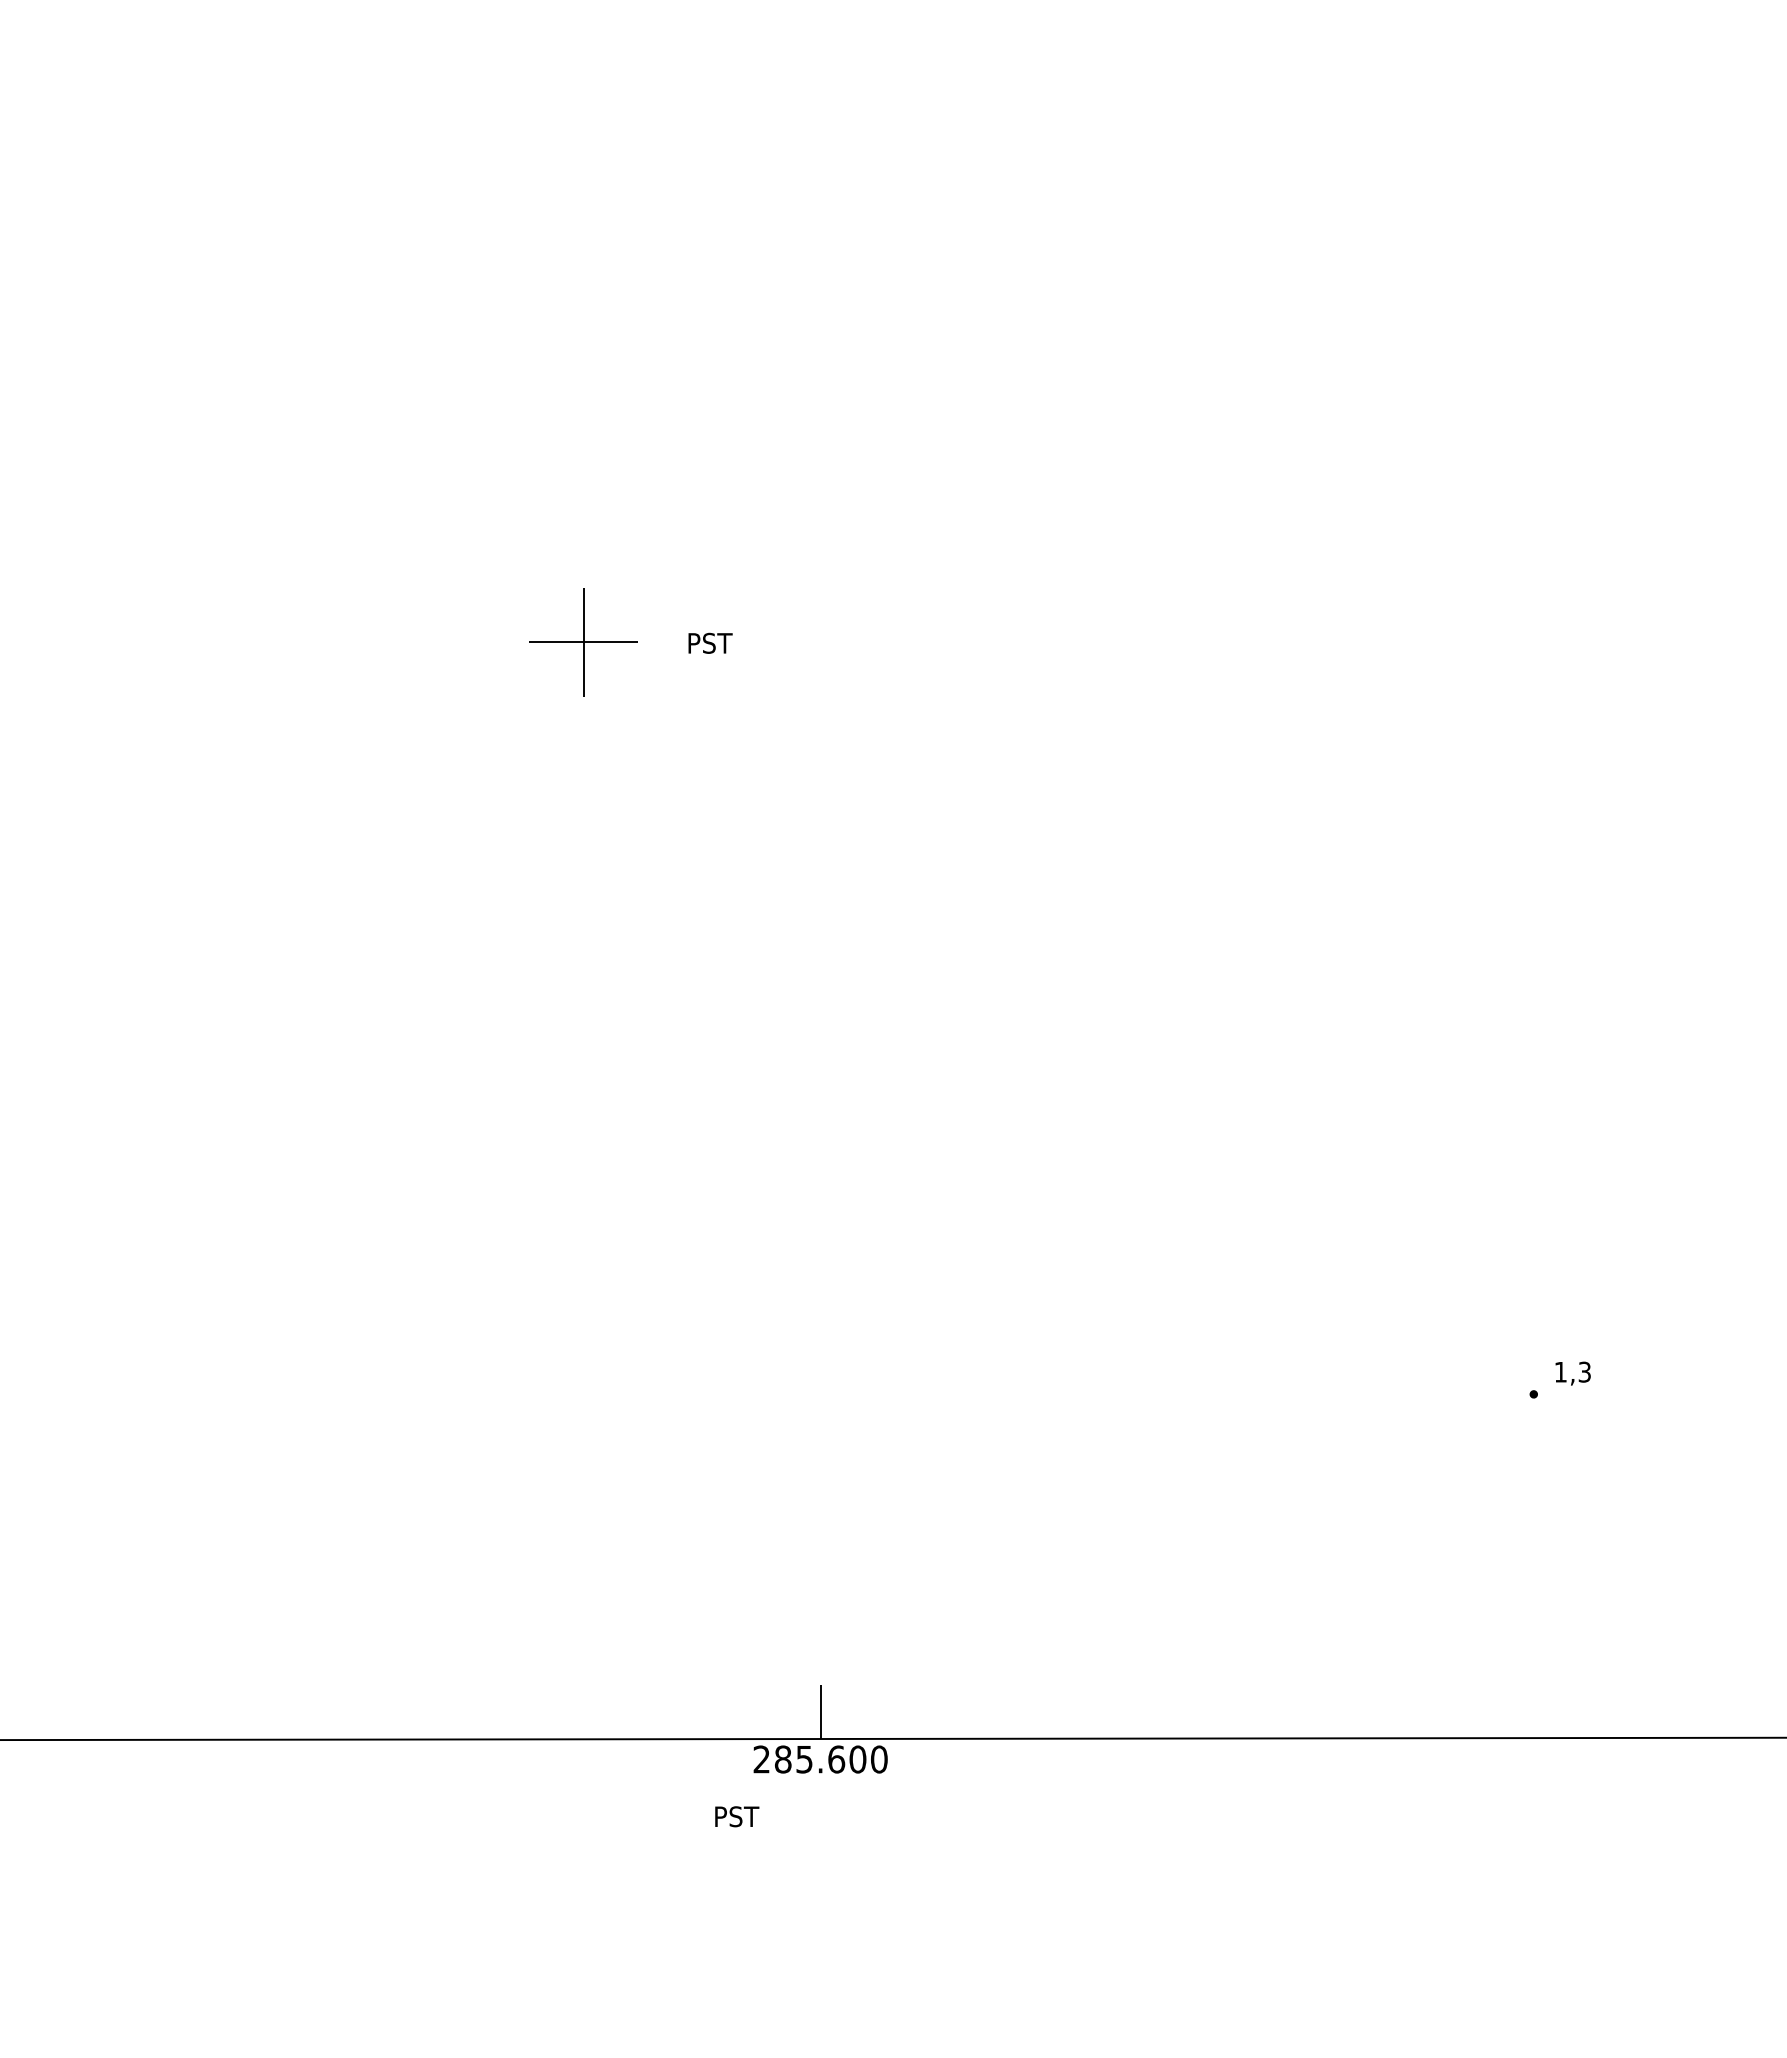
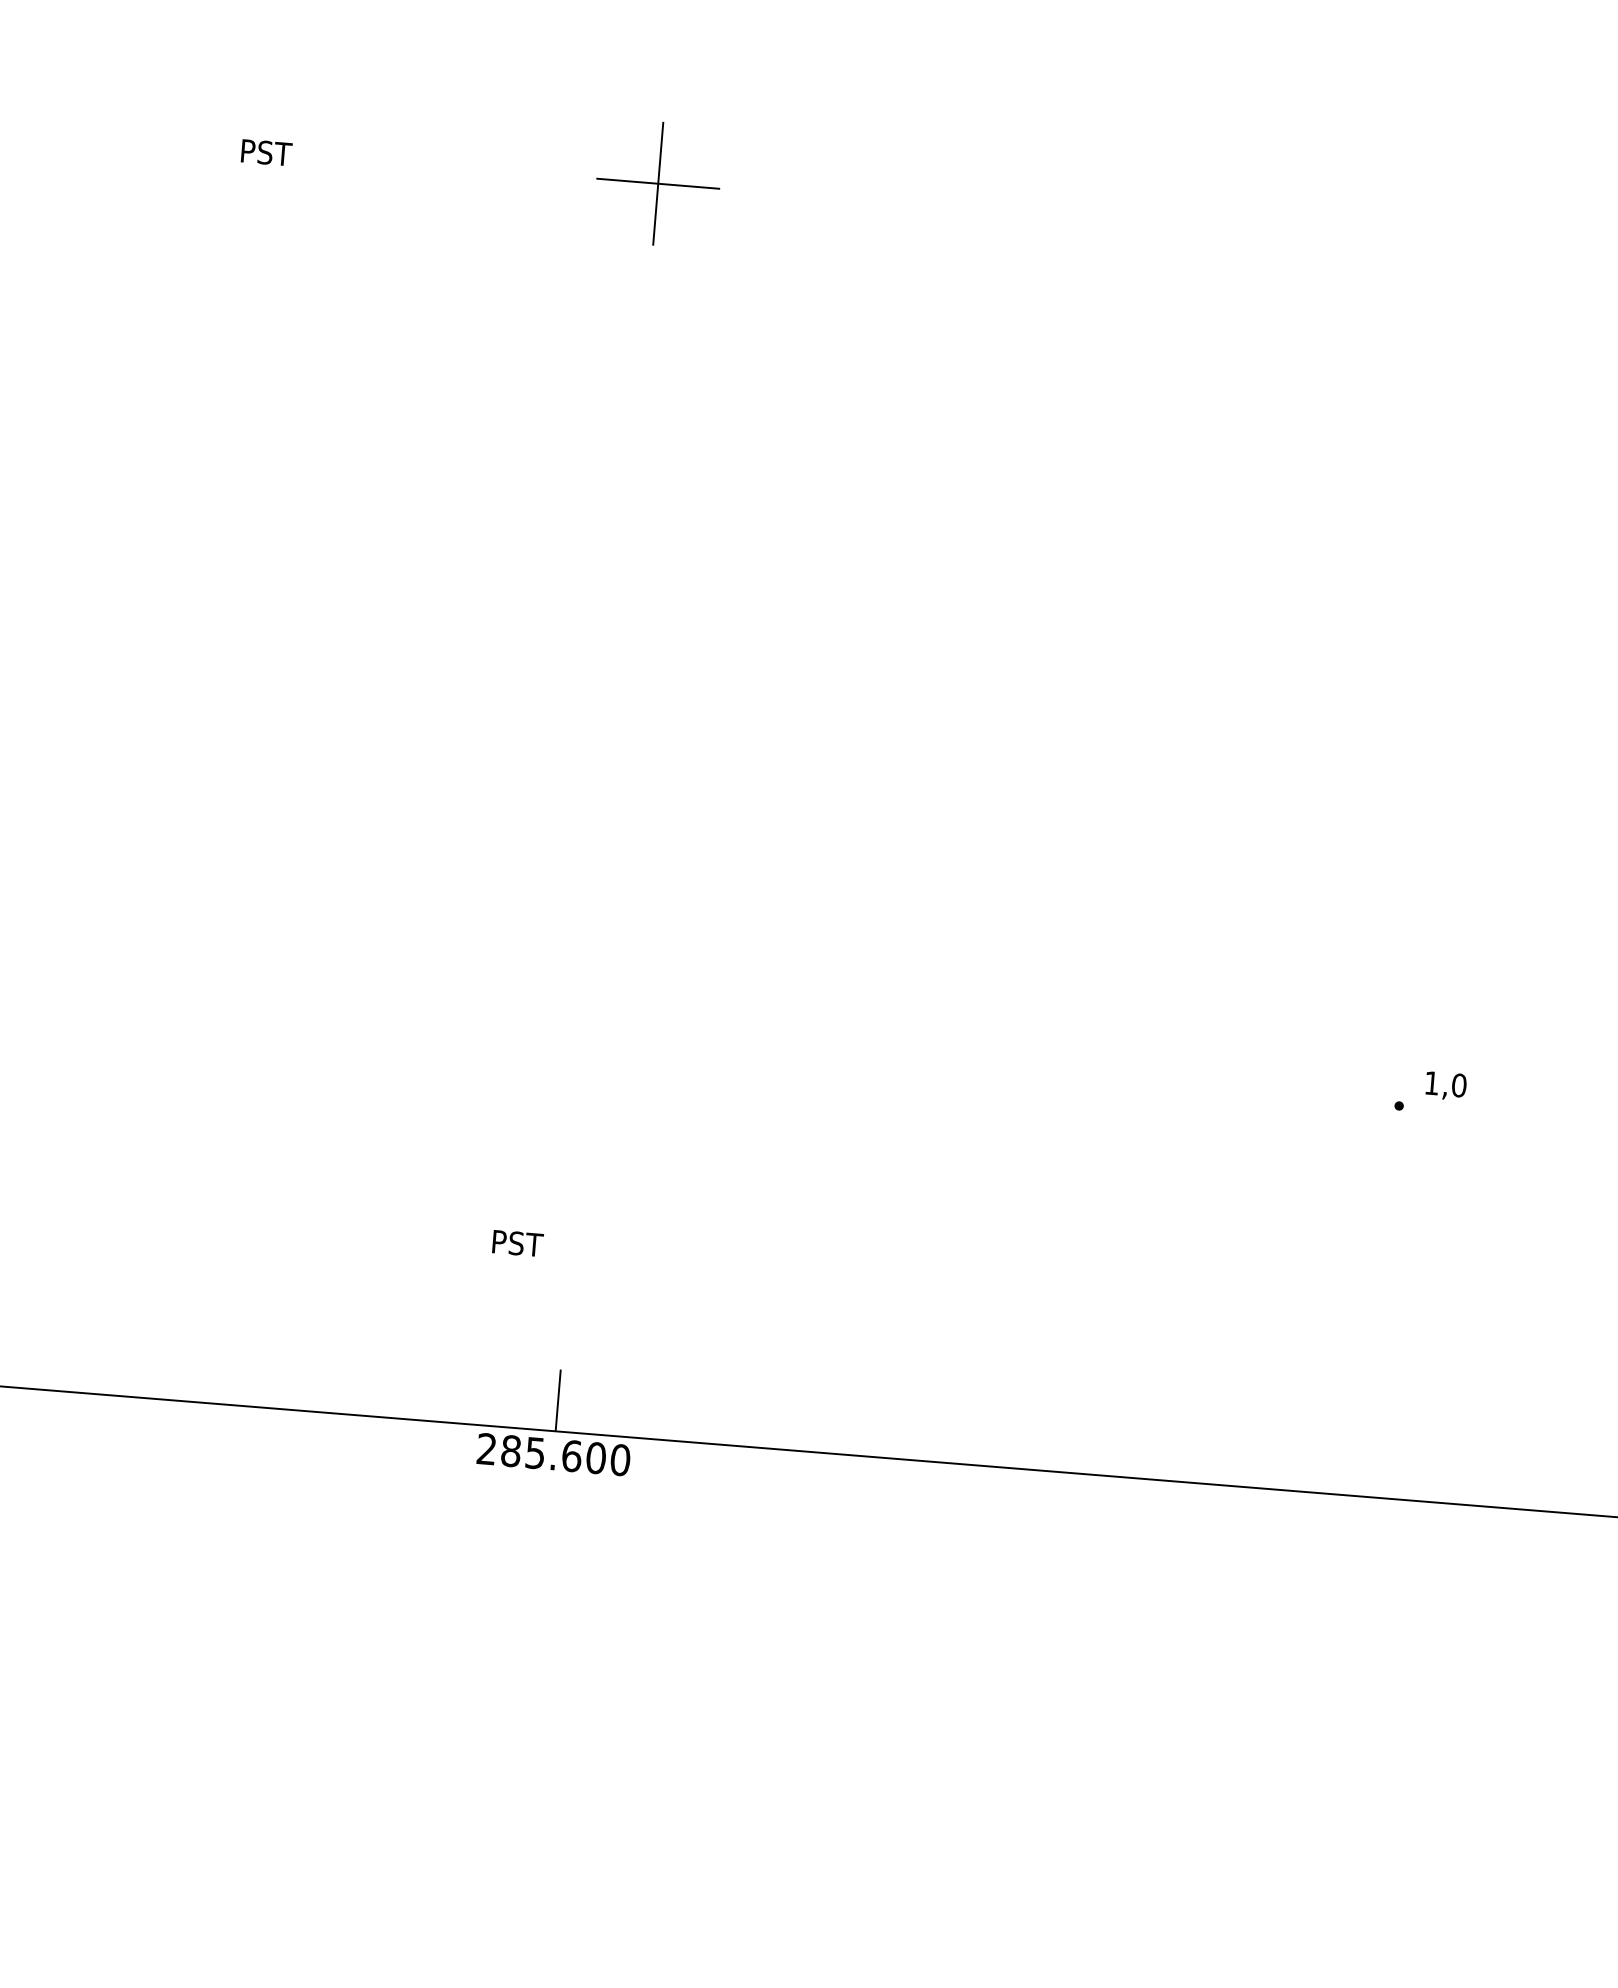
part: (583, 642) -> (658, 183), moved
text: (710, 642) -> (266, 151), moved
text: (1584, 1371) -> (1458, 1084), 1,3 -> 1,0
text: (737, 1816) -> (518, 1243), moved

